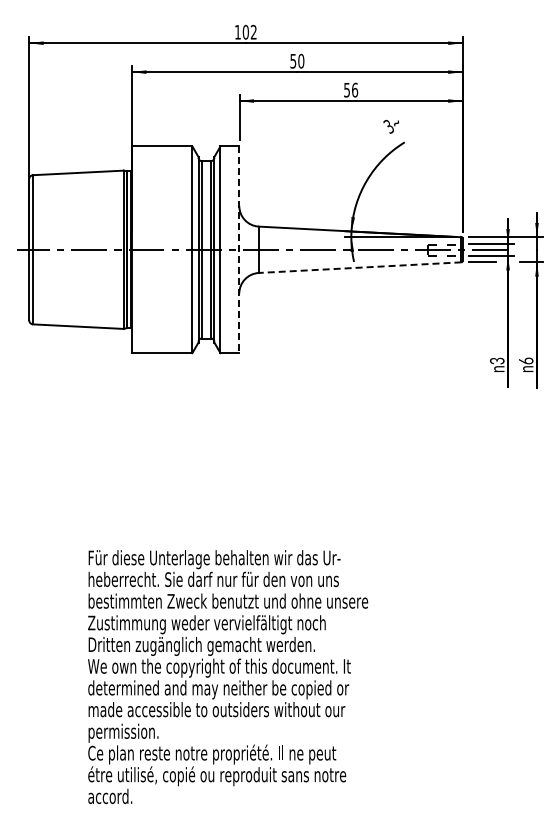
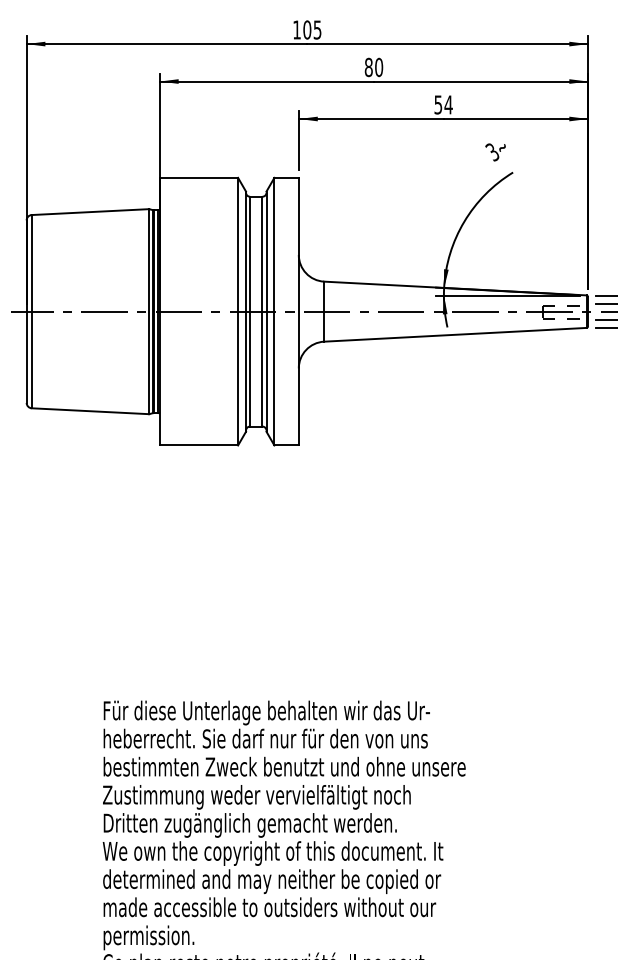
text: (253, 31) -> (317, 28), 102 -> 105
text: (293, 60) -> (369, 66), 50 -> 80
text: (354, 89) -> (448, 104), 56 -> 54
line: (239, 250) -> (299, 312), dashed -> solid
line: (359, 267) -> (454, 334), dashed -> solid

